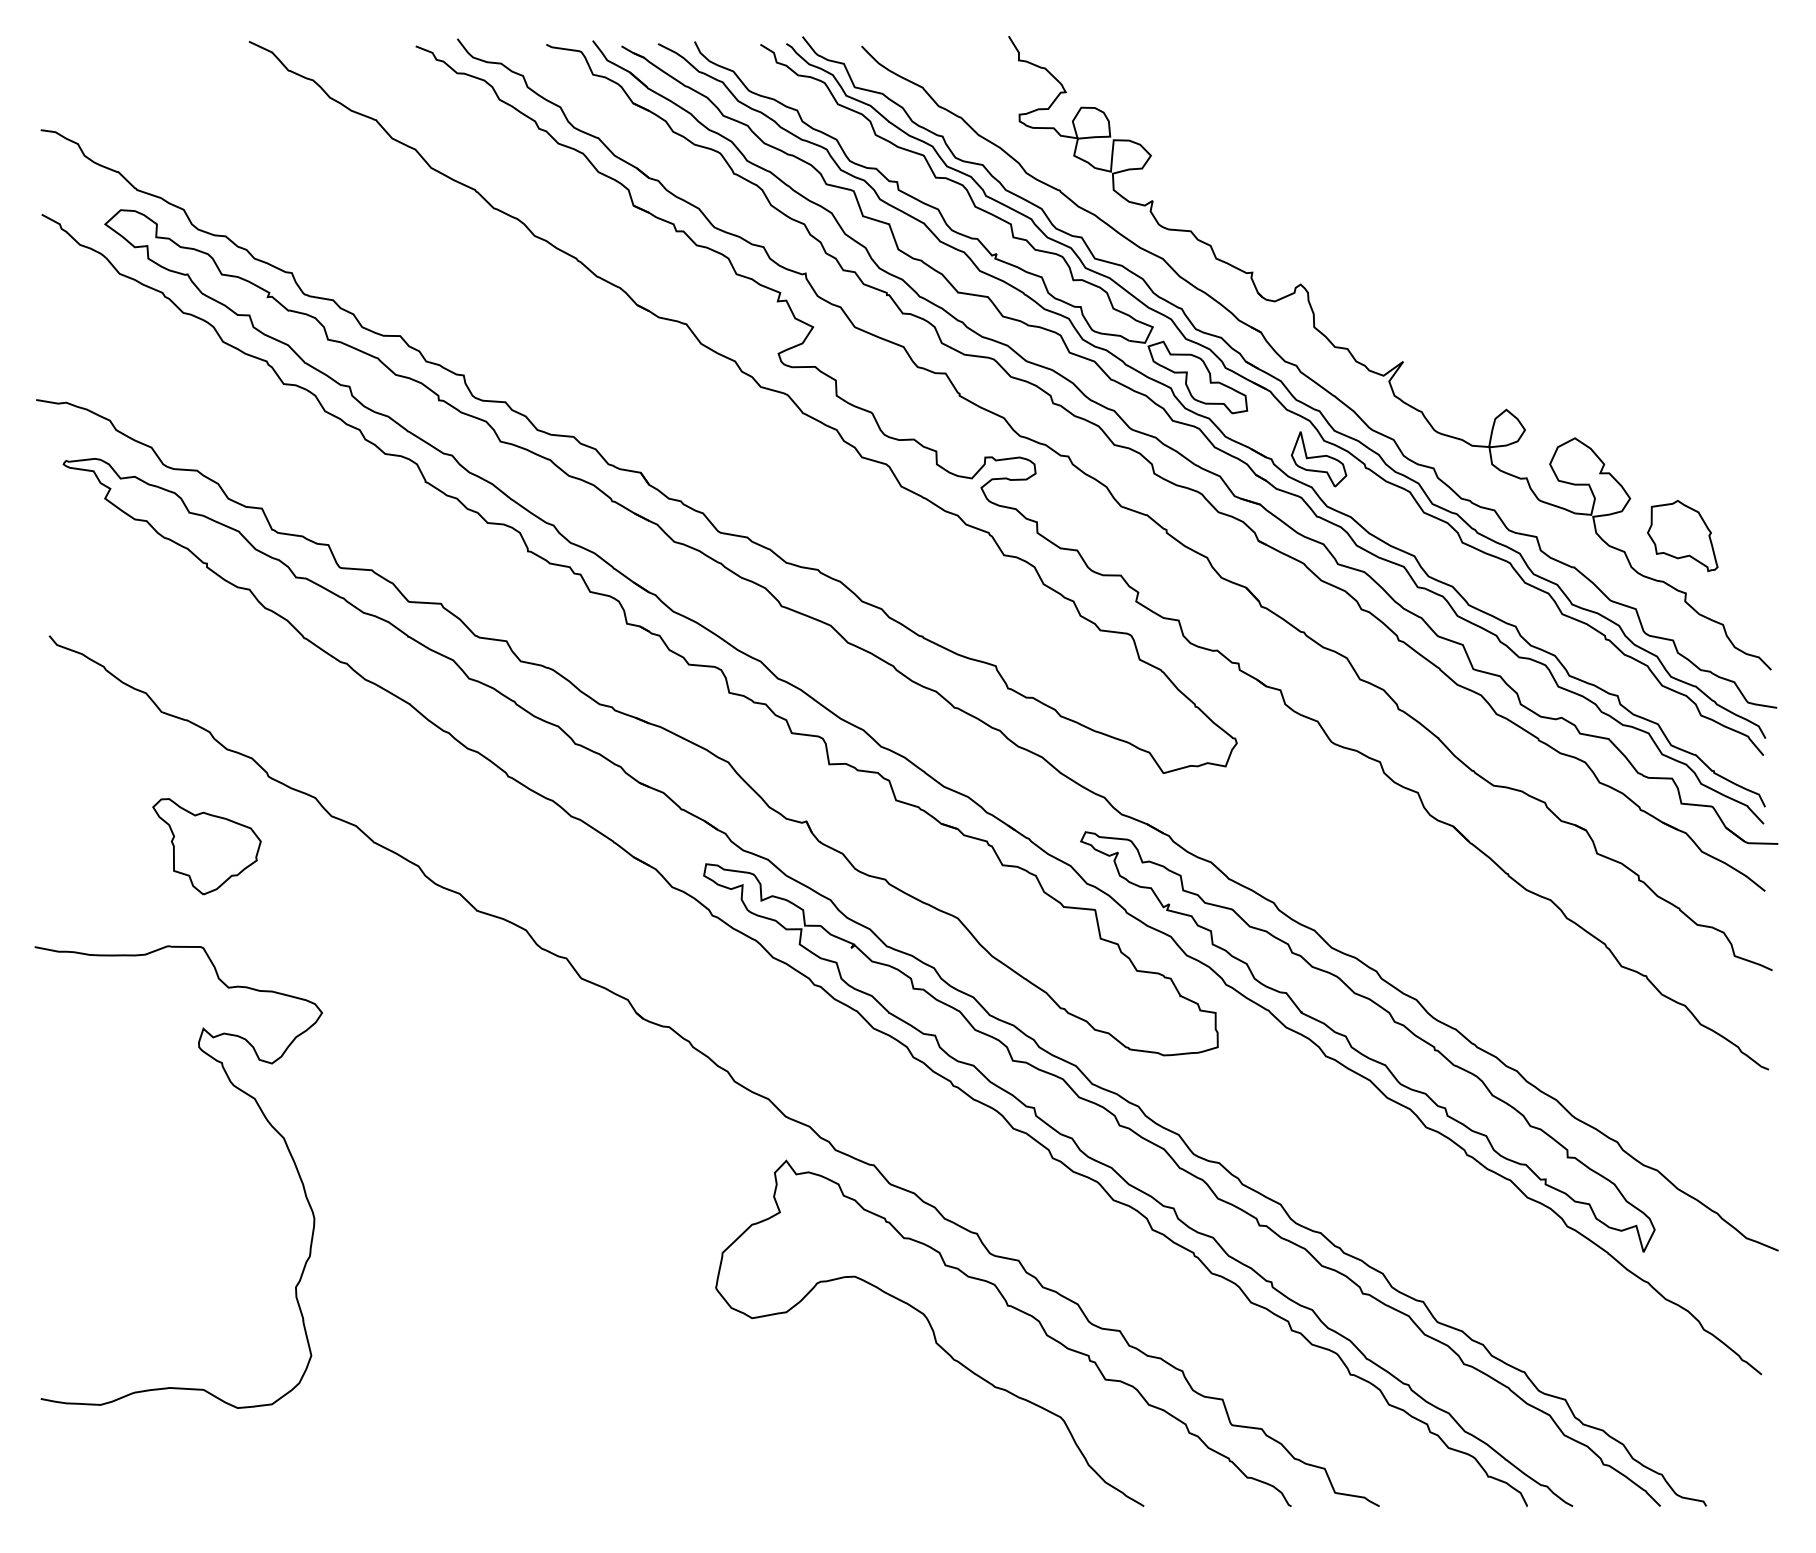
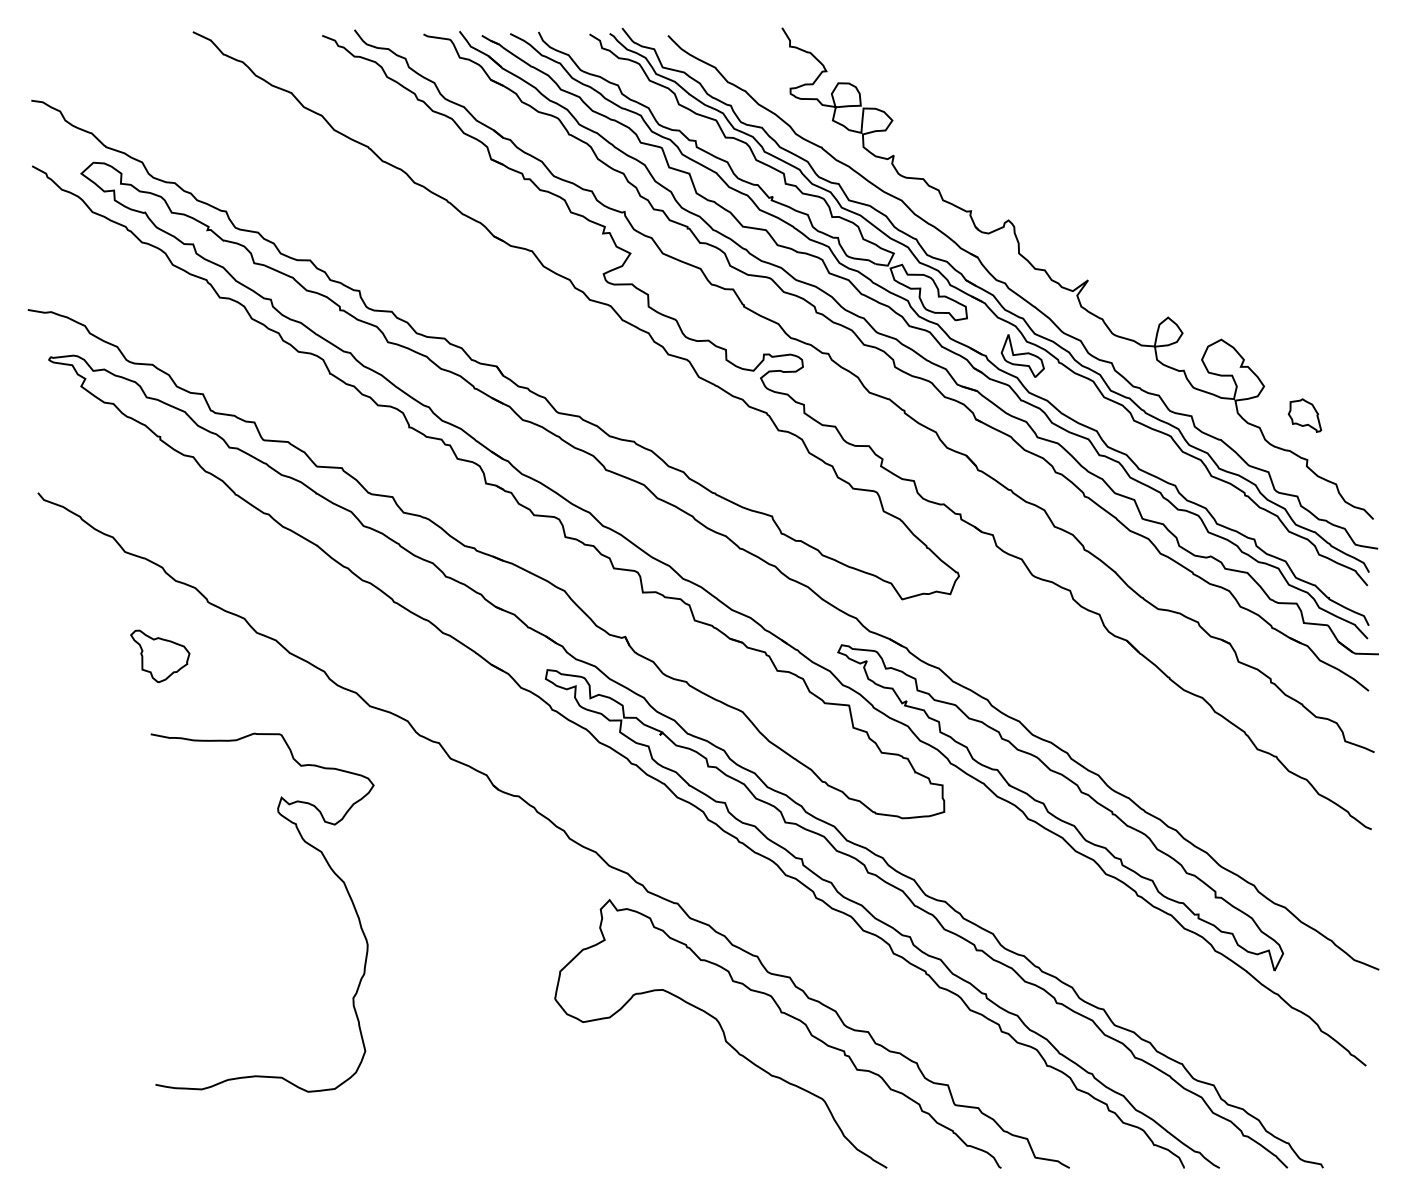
part: (1682, 536) -> (1304, 415), size x0.6
part: (206, 846) -> (159, 656), size x0.7
curve: (265, 1119) -> (329, 868), moved

